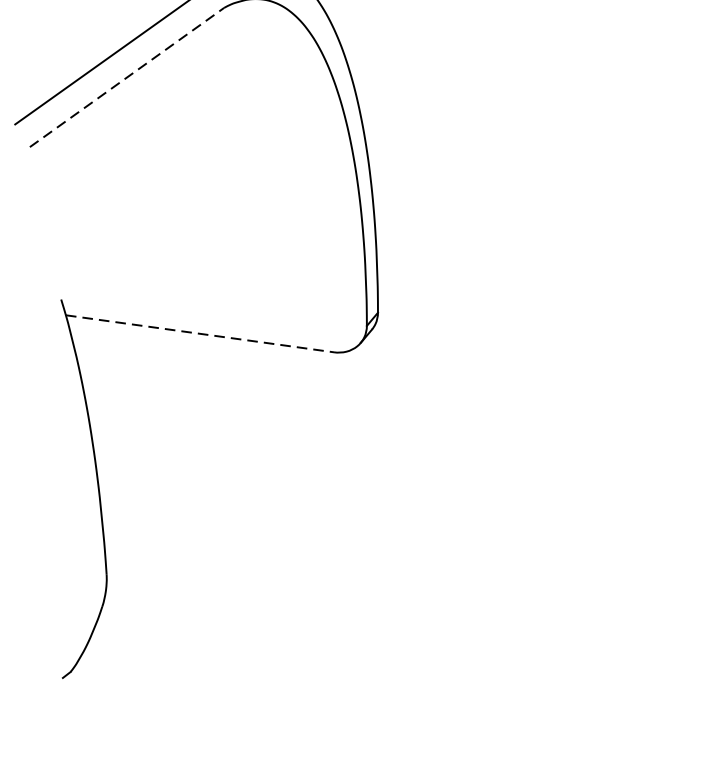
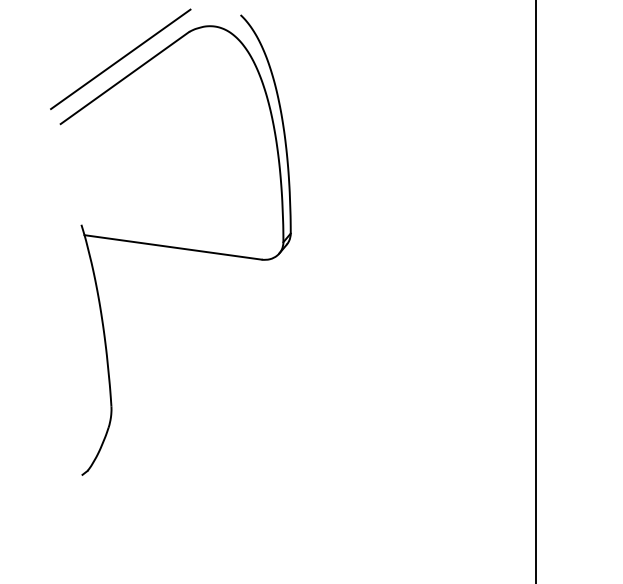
line: (126, 78) -> (124, 78), dashed -> solid
line: (200, 333) -> (173, 247), dashed -> solid

